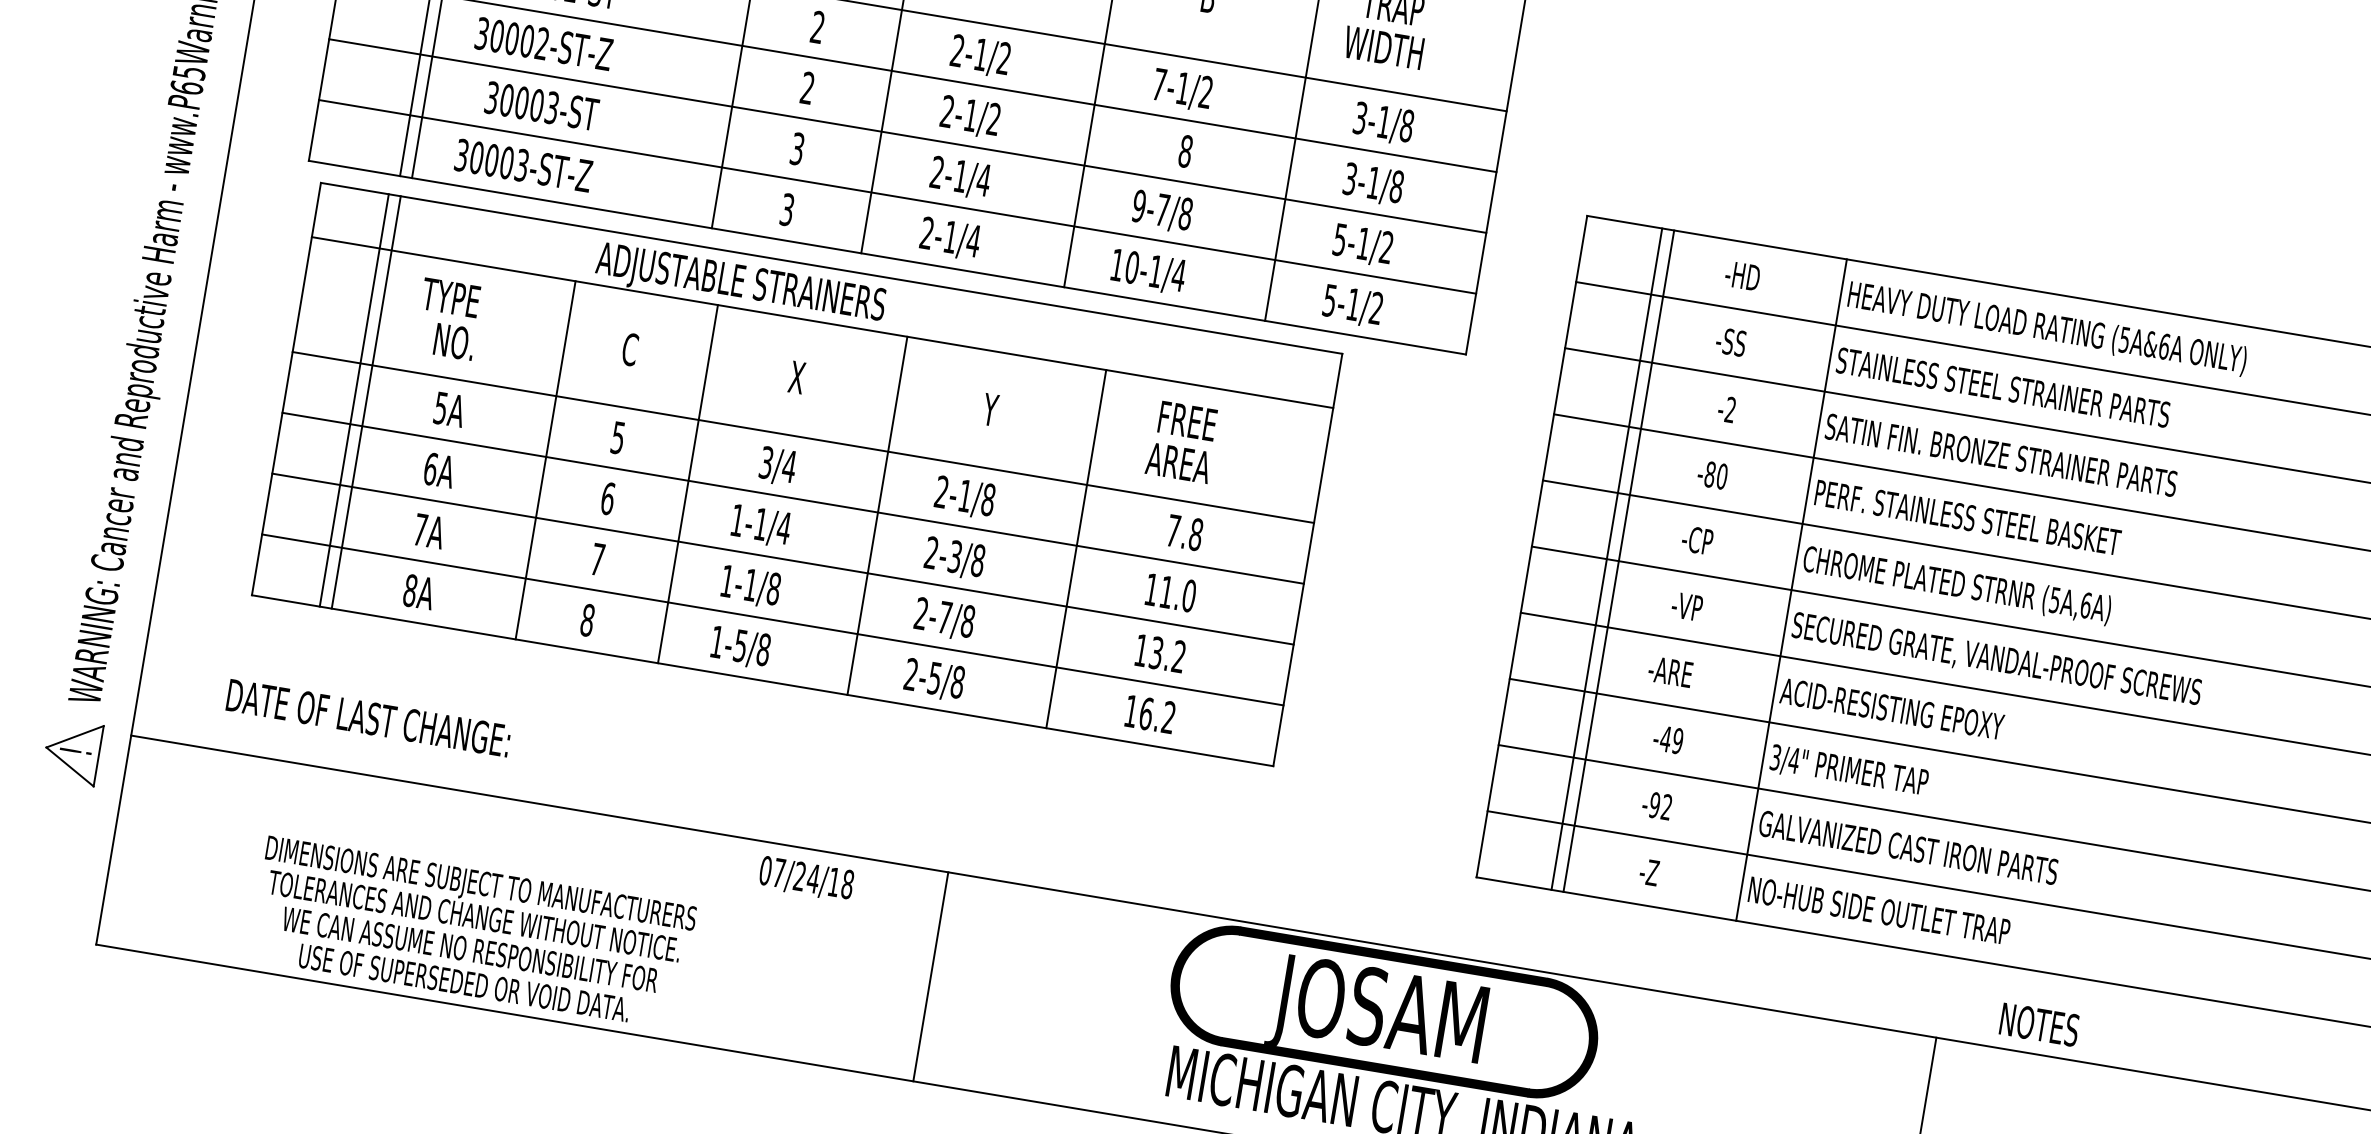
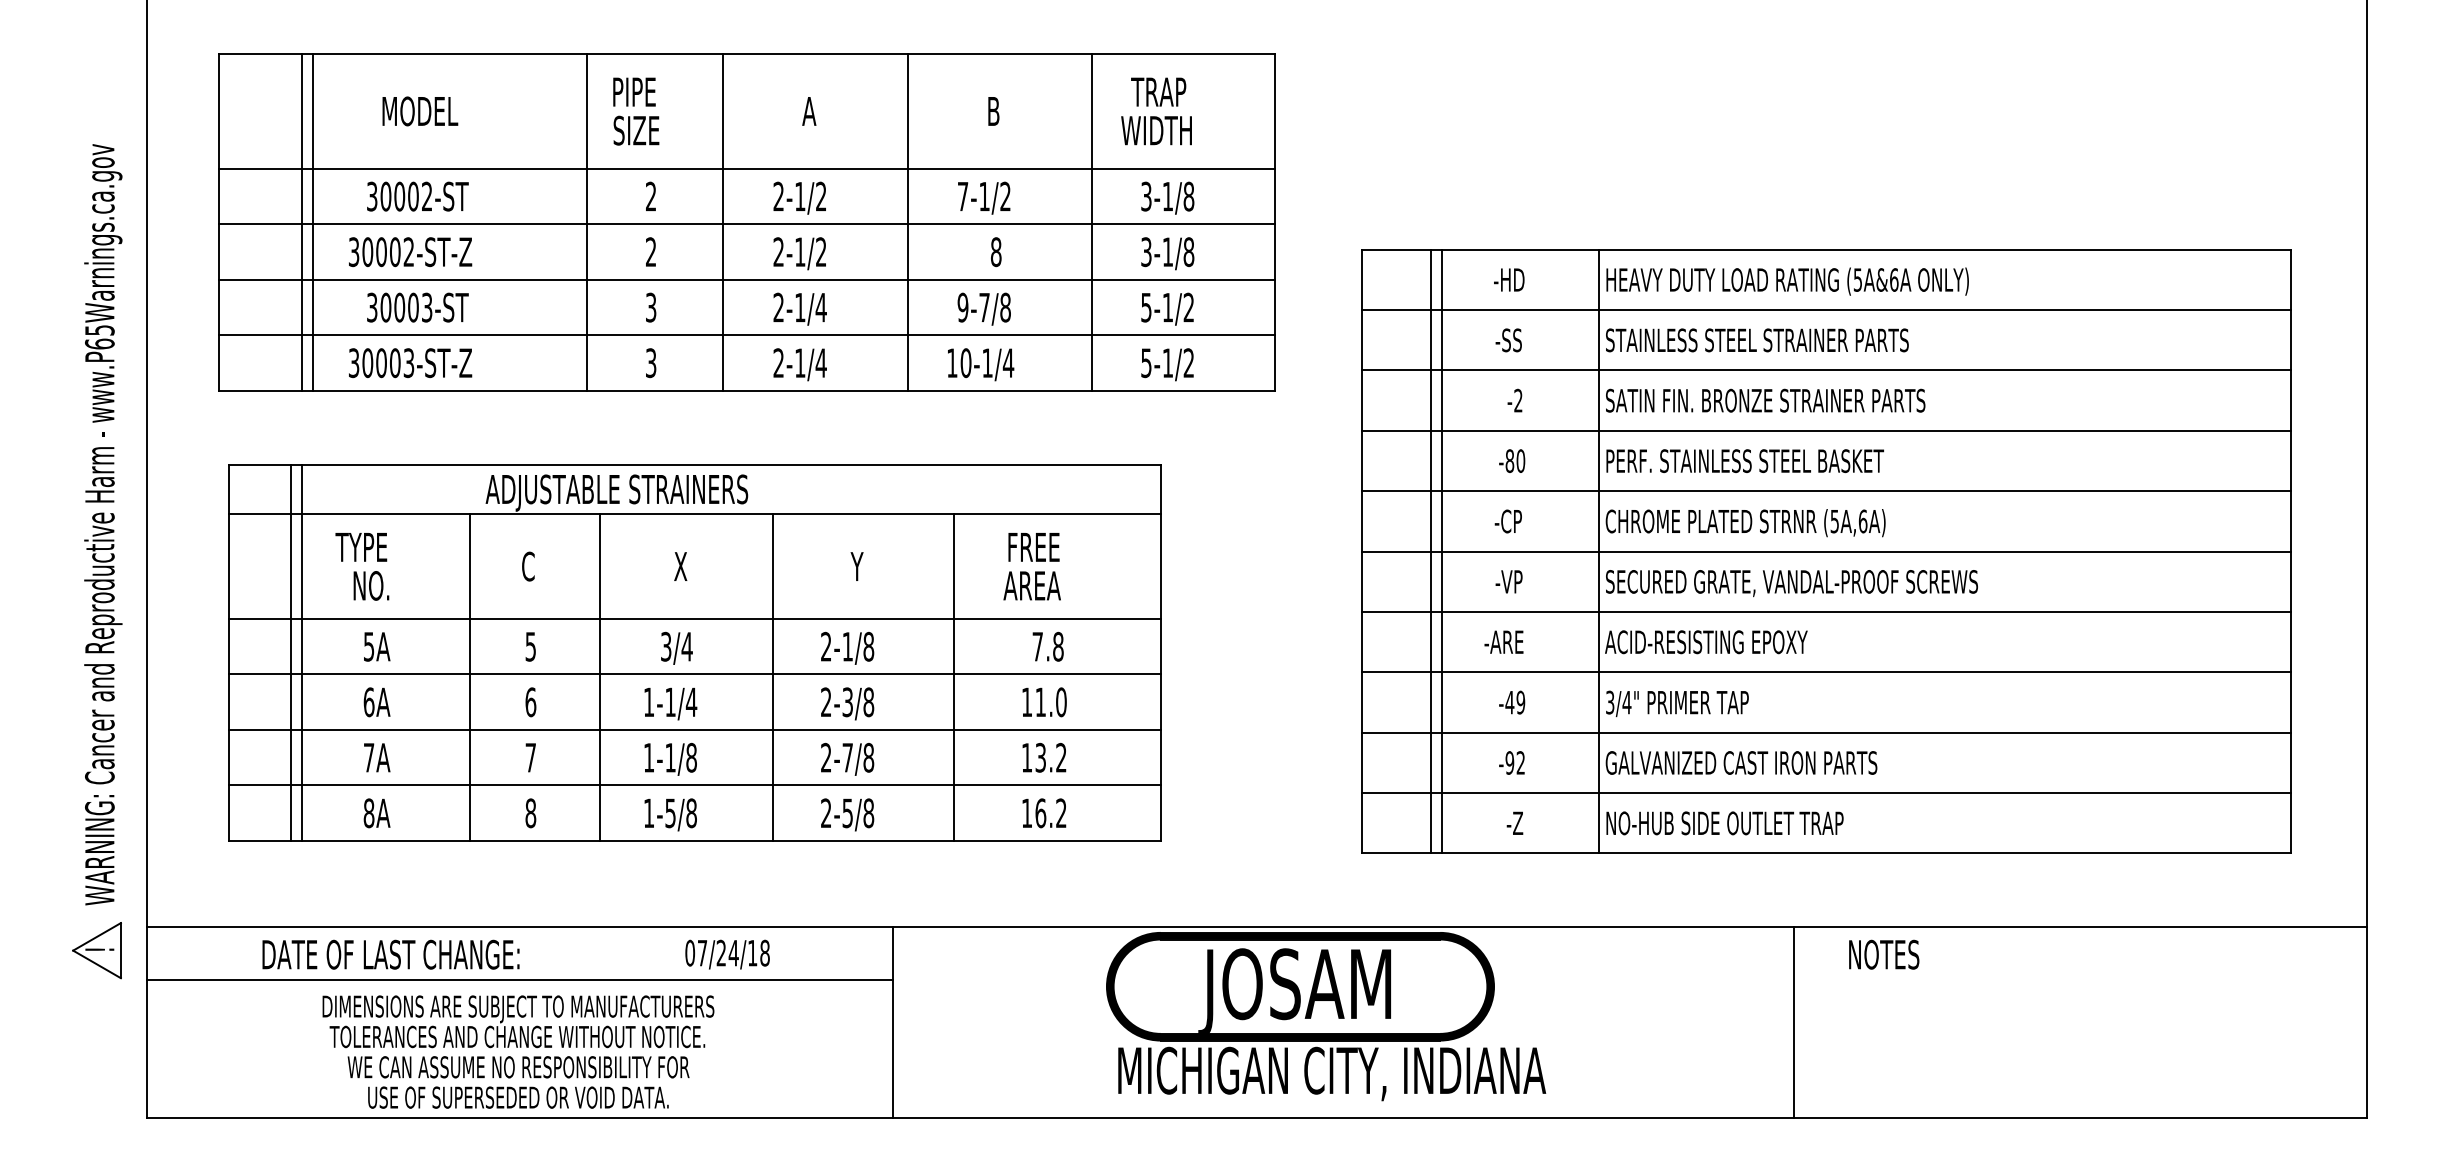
part: (796, 474) -> (694, 652), moved
text: (368, 717) -> (390, 954), moved
line: (530, 860) -> (519, 979), added
text: (806, 879) -> (727, 954), moved
text: (473, 932) -> (518, 1051), moved
text: (2040, 1024) -> (1884, 954), moved

